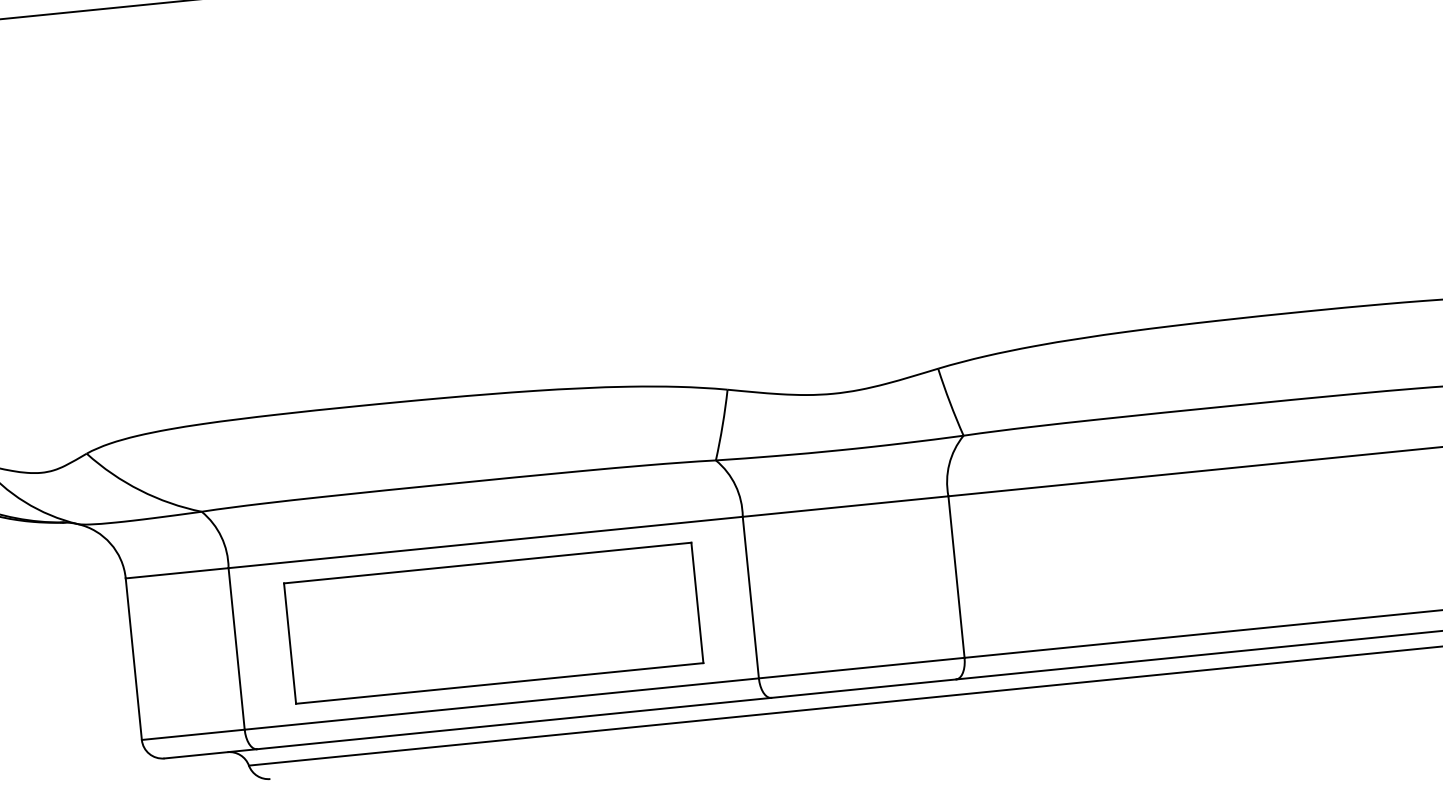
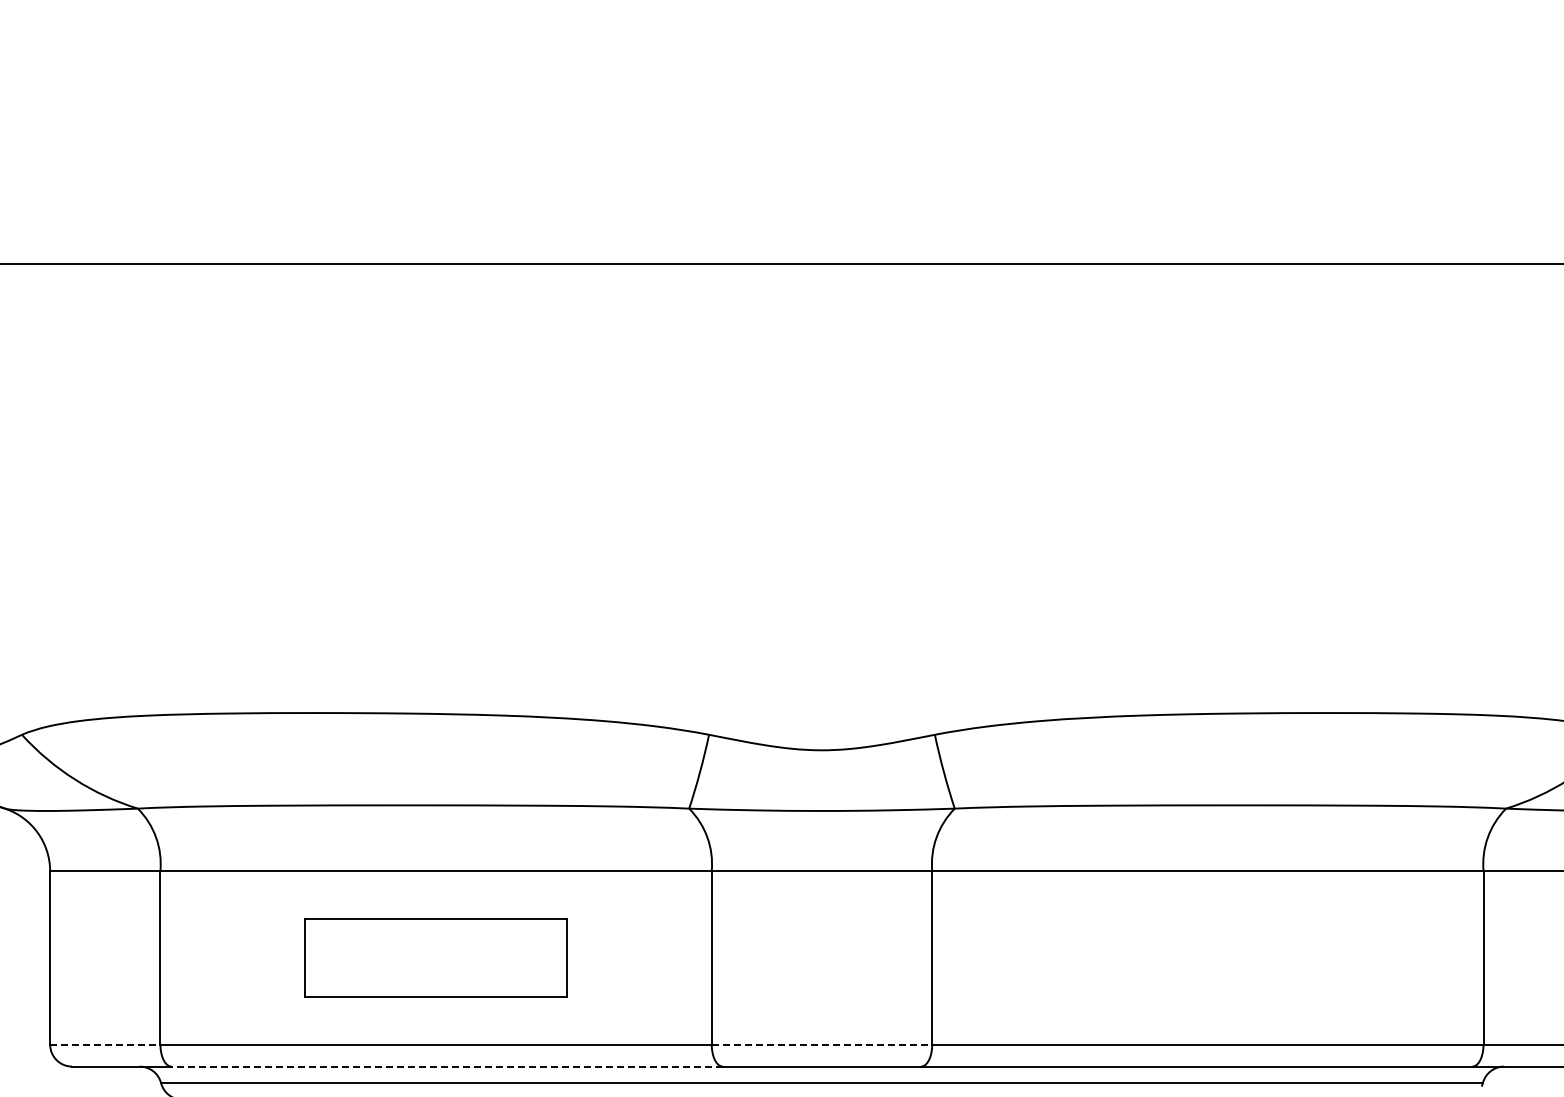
part: (493, 622) -> (435, 957), size x0.6
line: (862, 668) -> (822, 1044), solid -> dashed
line: (514, 723) -> (447, 1066), solid -> dashed
line: (193, 734) -> (105, 1044), solid -> dashed

